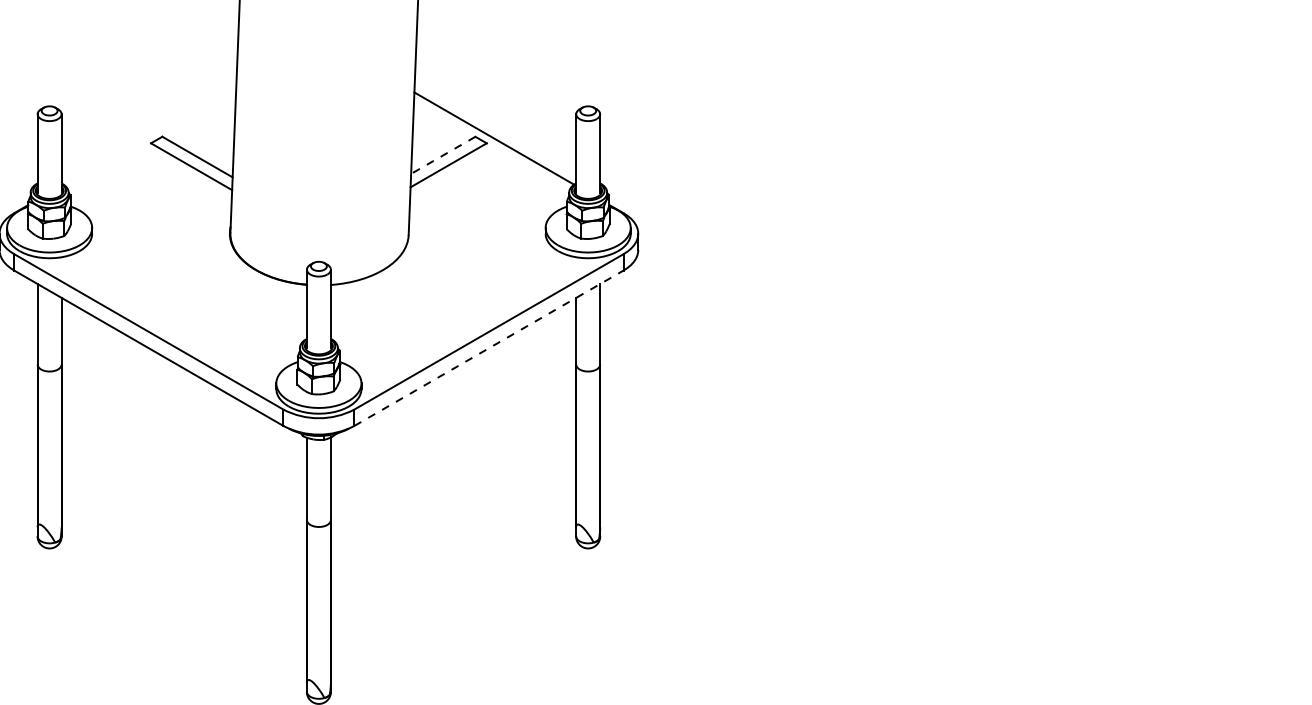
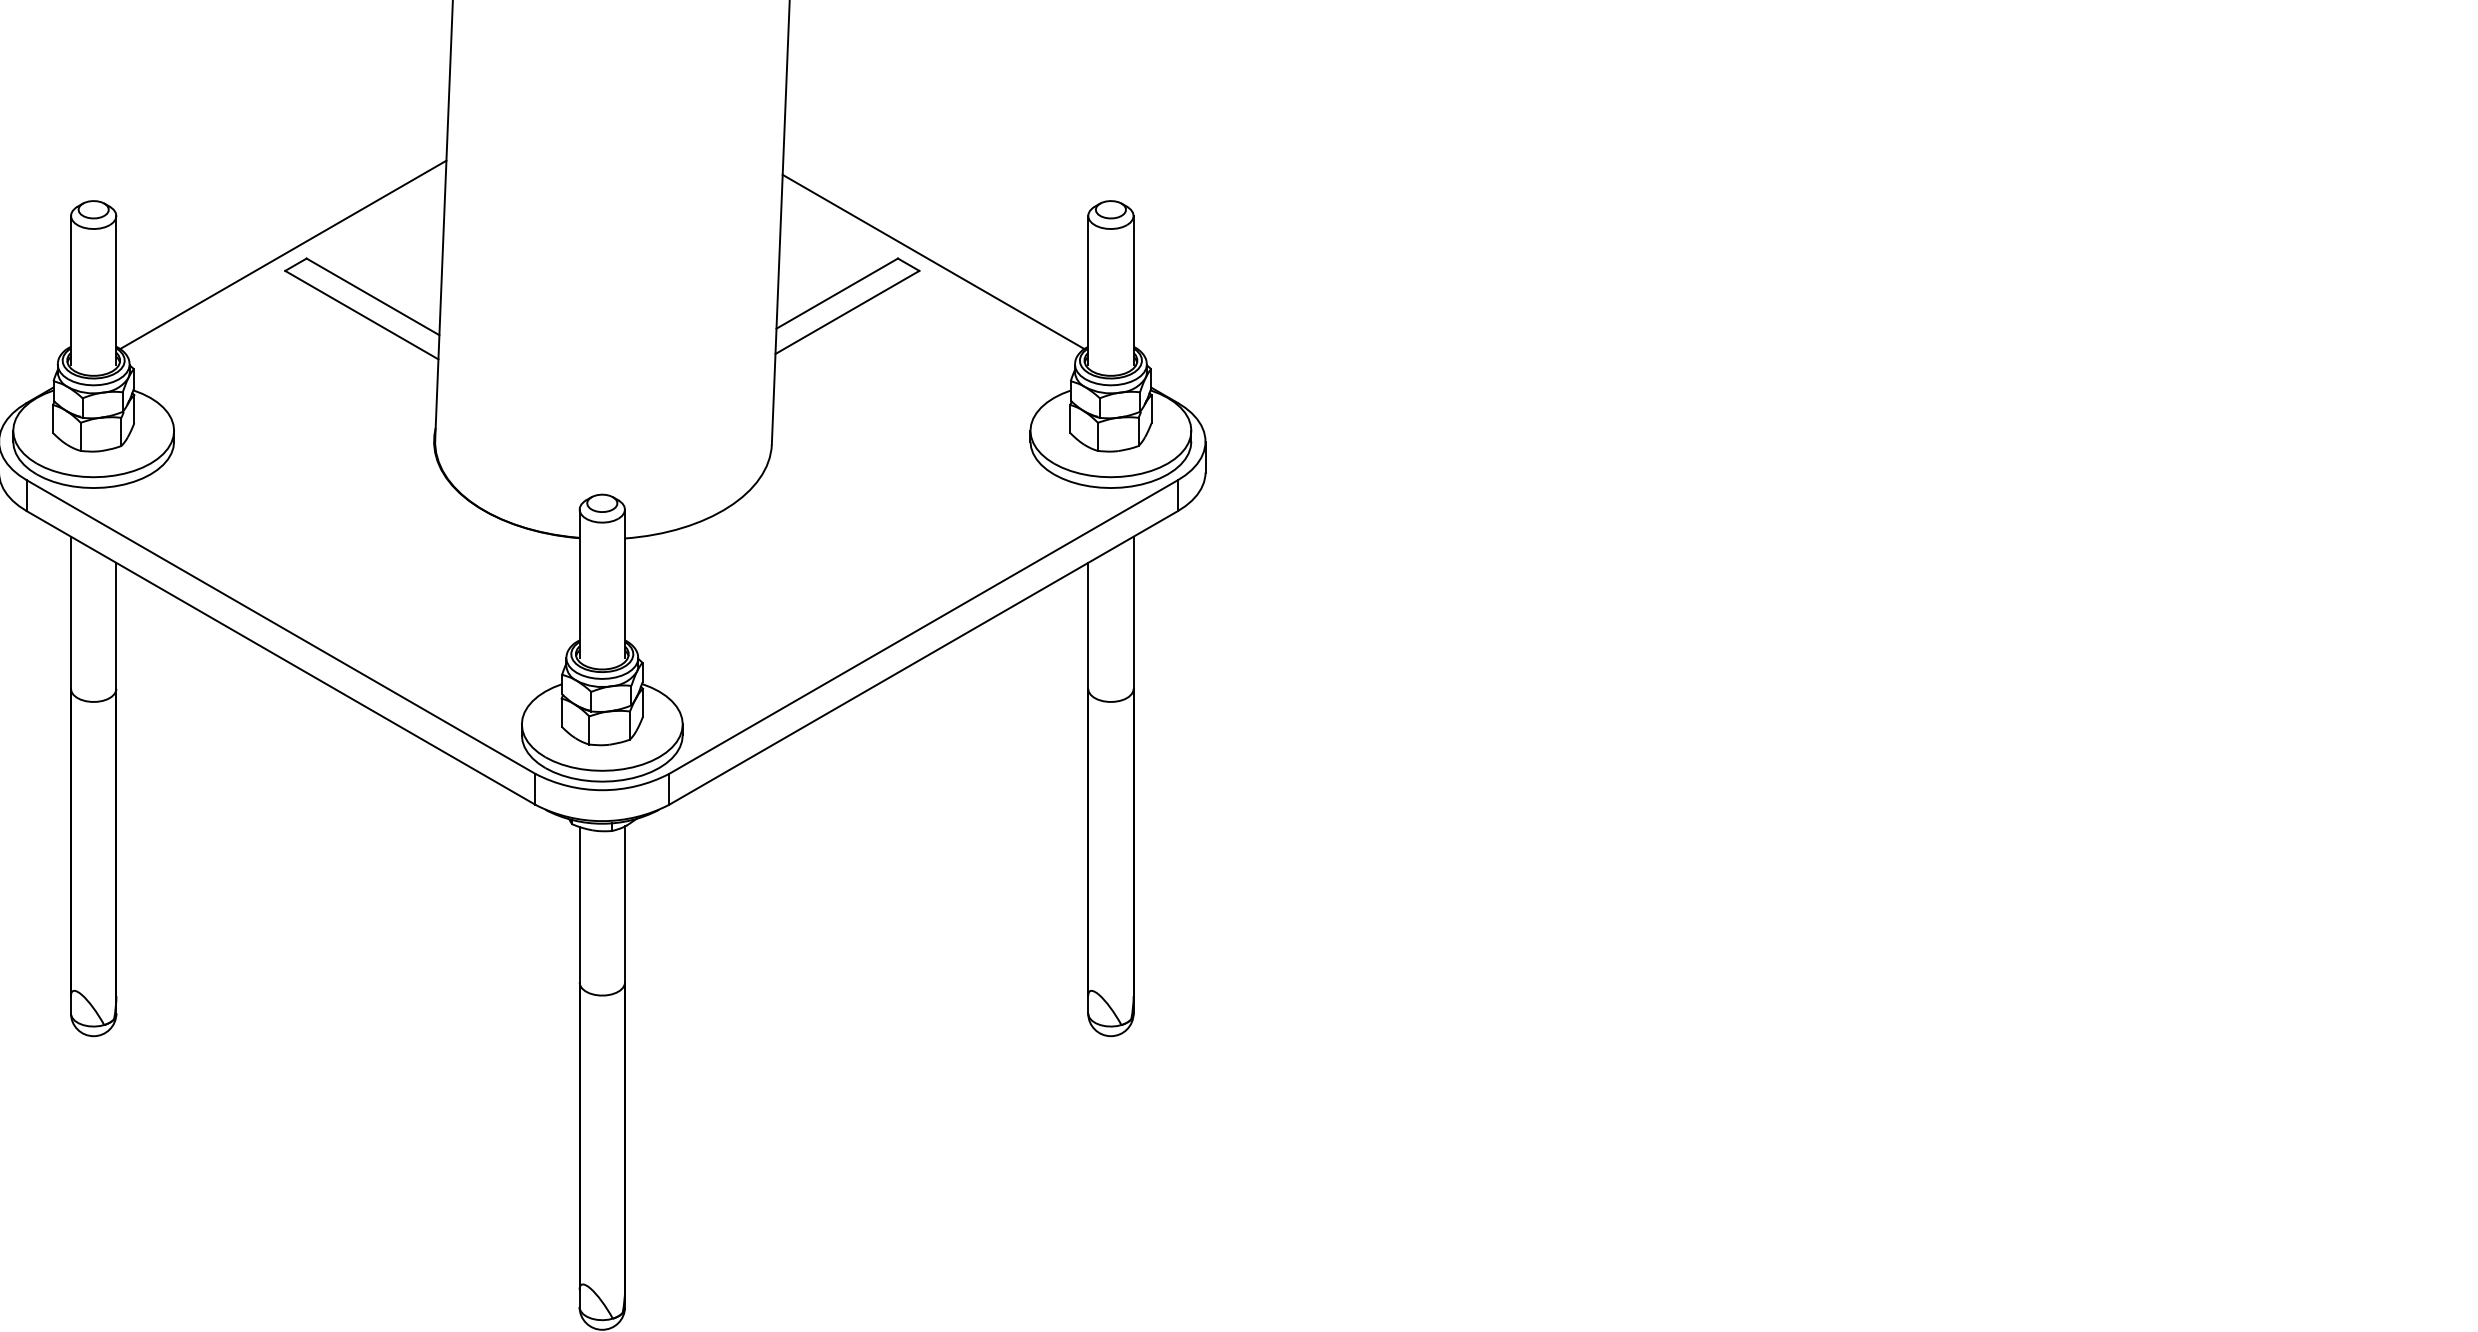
line: (149, 134) -> (282, 254), added
line: (442, 155) -> (835, 293), dashed -> solid
line: (489, 347) -> (924, 656), dashed -> solid

